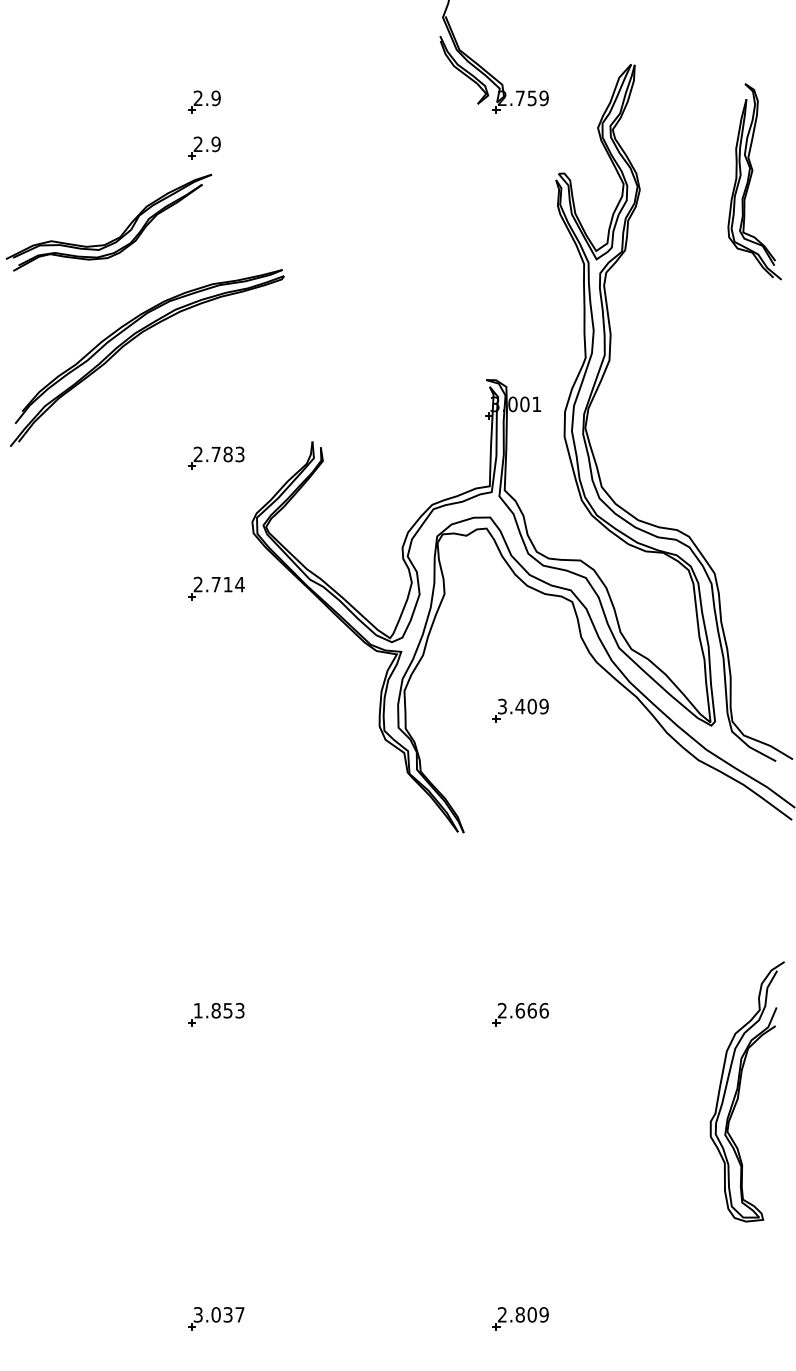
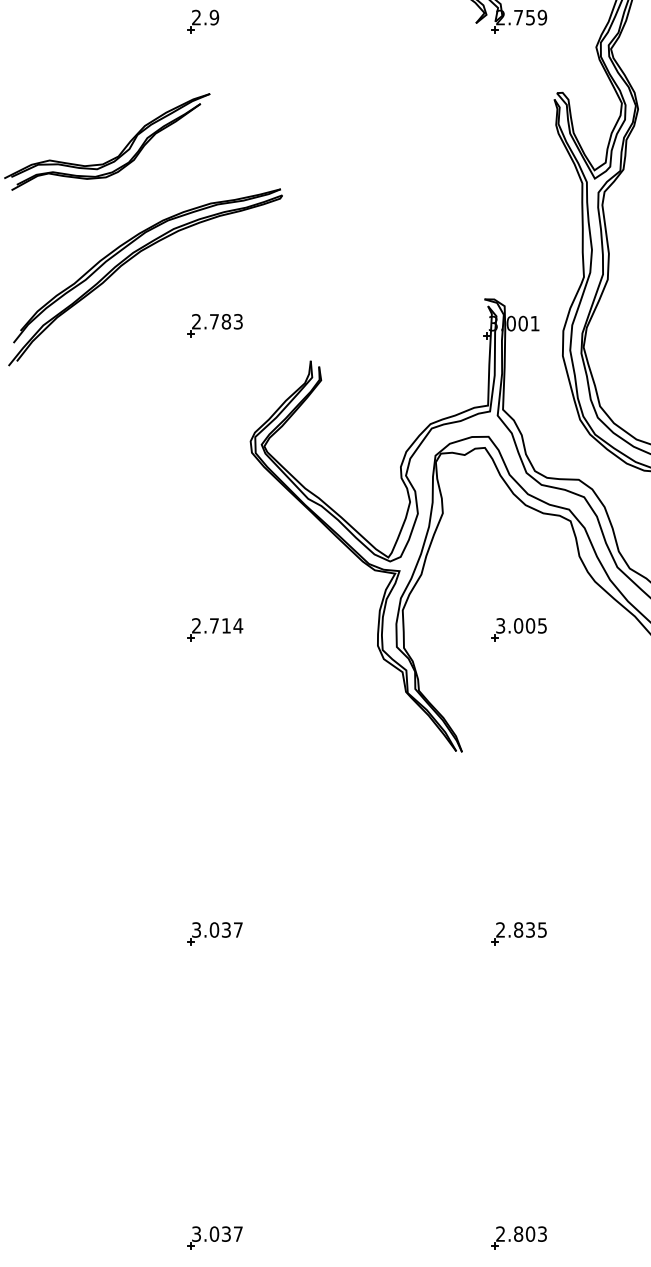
part: (204, 147) -> (202, 66), removed
part: (216, 457) -> (214, 324), moved
part: (216, 588) -> (214, 629), moved
text: (531, 706) -> (529, 625), 3.409 -> 3.005
text: (218, 1010) -> (216, 929), 1.853 -> 3.037
text: (531, 1010) -> (529, 929), 2.666 -> 2.835
text: (543, 1314) -> (541, 1233), 2.809 -> 2.803

